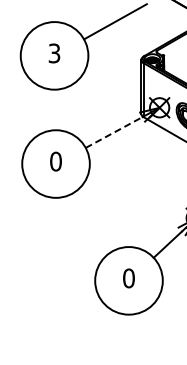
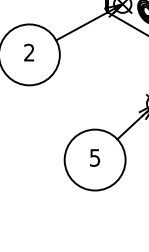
line: (114, 132) -> (82, 26), dashed -> solid
text: (55, 161) -> (28, 52), 0 -> 2
text: (128, 278) -> (94, 157), 0 -> 5

